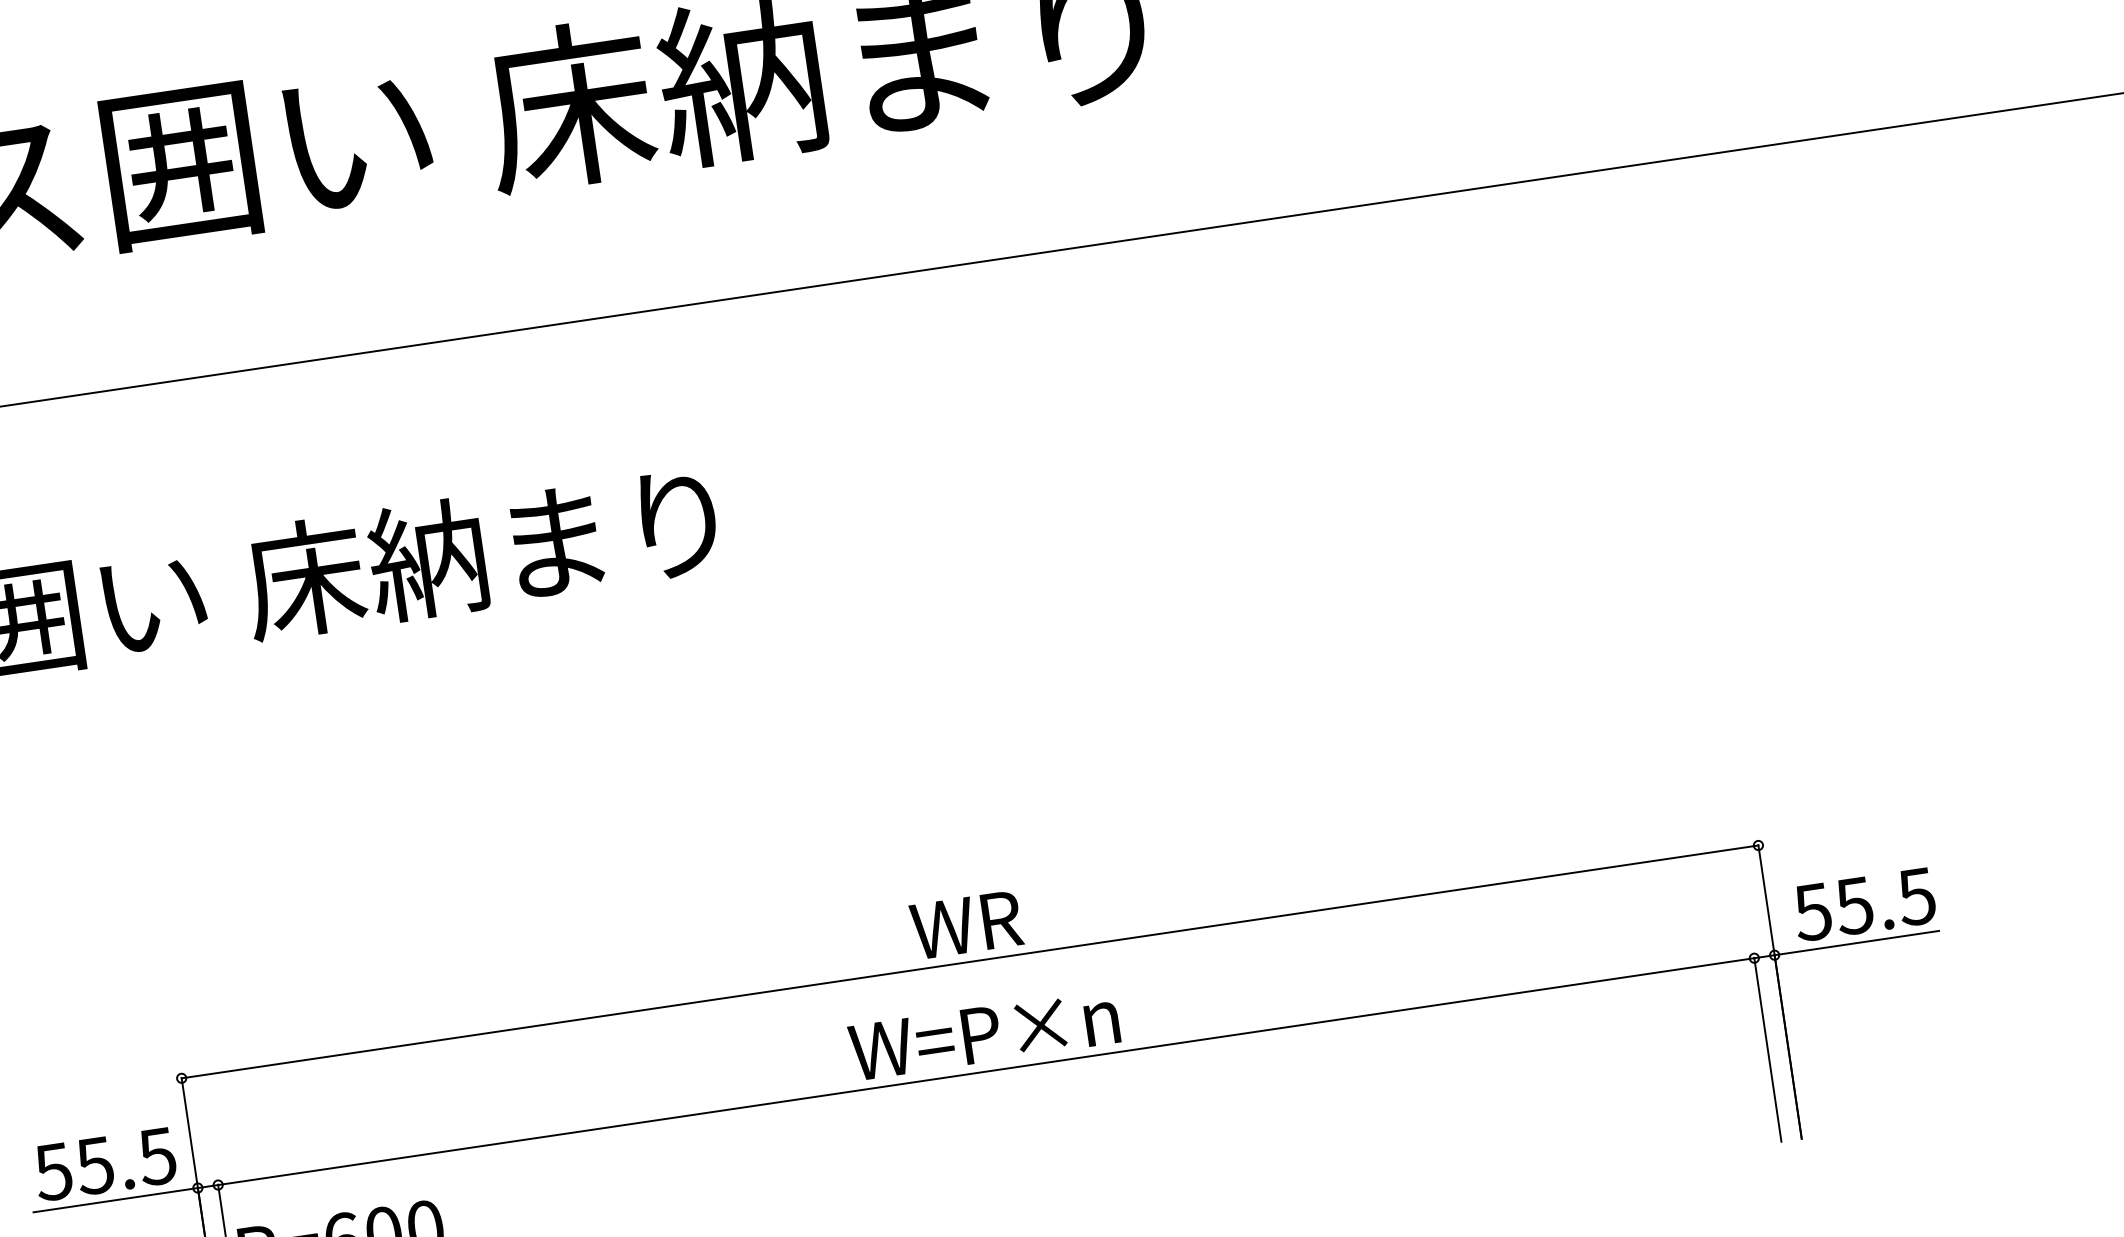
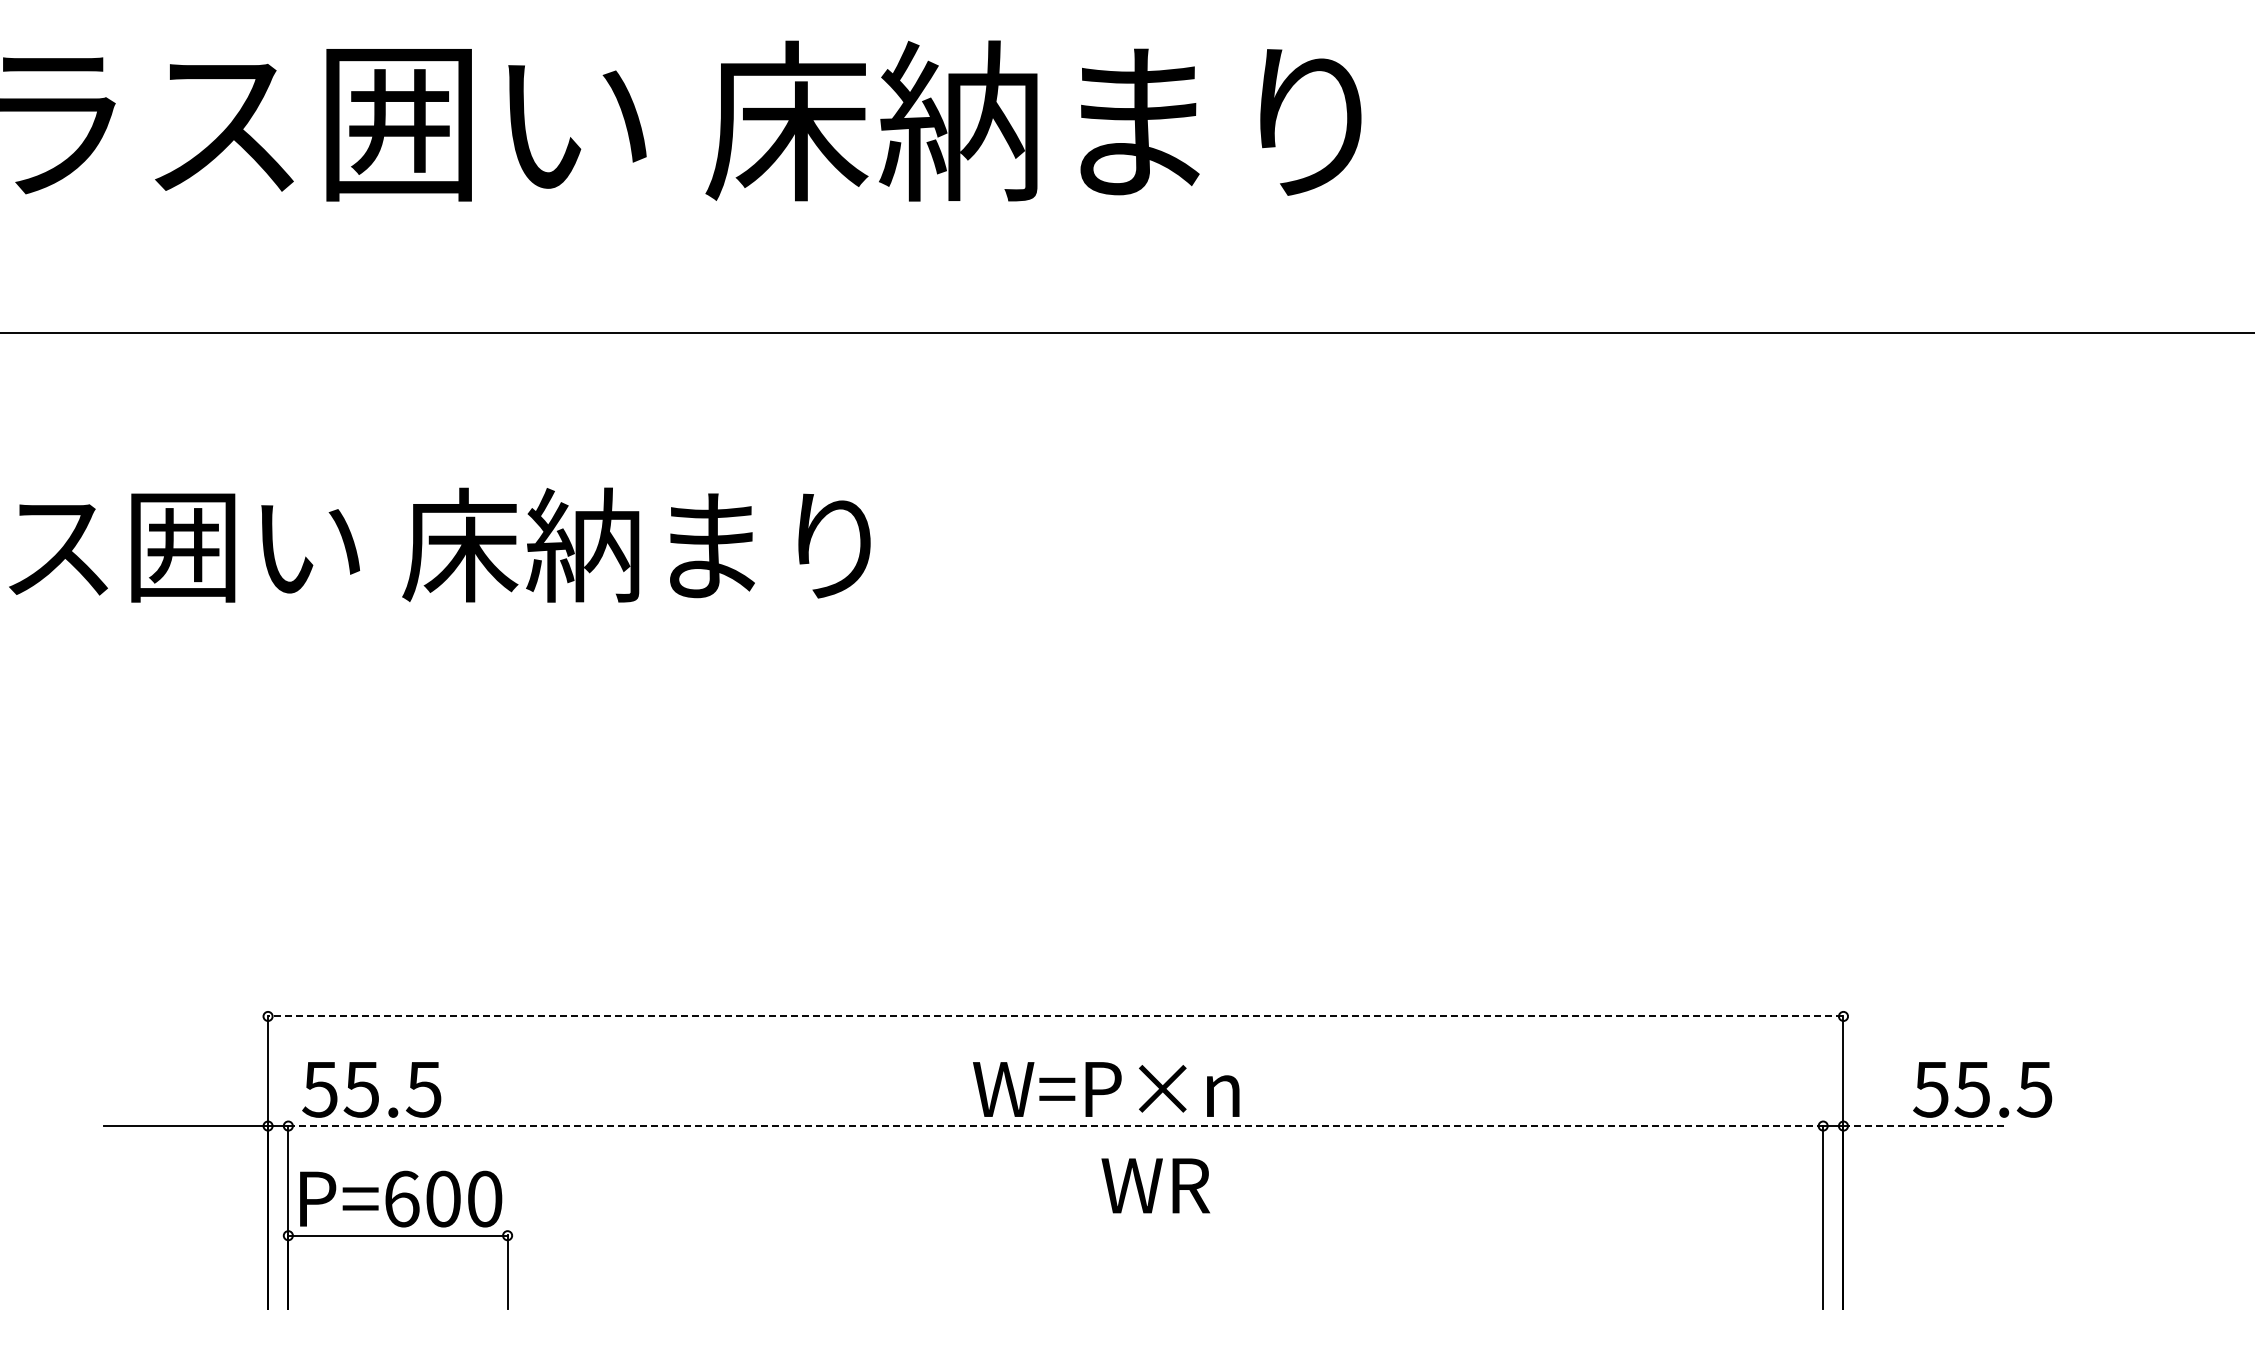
text: (1864, 904) -> (1982, 1089), moved
text: (966, 924) -> (1155, 1185), moved
line: (1857, 943) -> (1926, 1126), solid -> dashed
line: (969, 962) -> (1055, 1016), solid -> dashed
text: (984, 1034) -> (1106, 1089), moved
line: (987, 1071) -> (1056, 1126), solid -> dashed
text: (104, 1164) -> (371, 1089), moved

